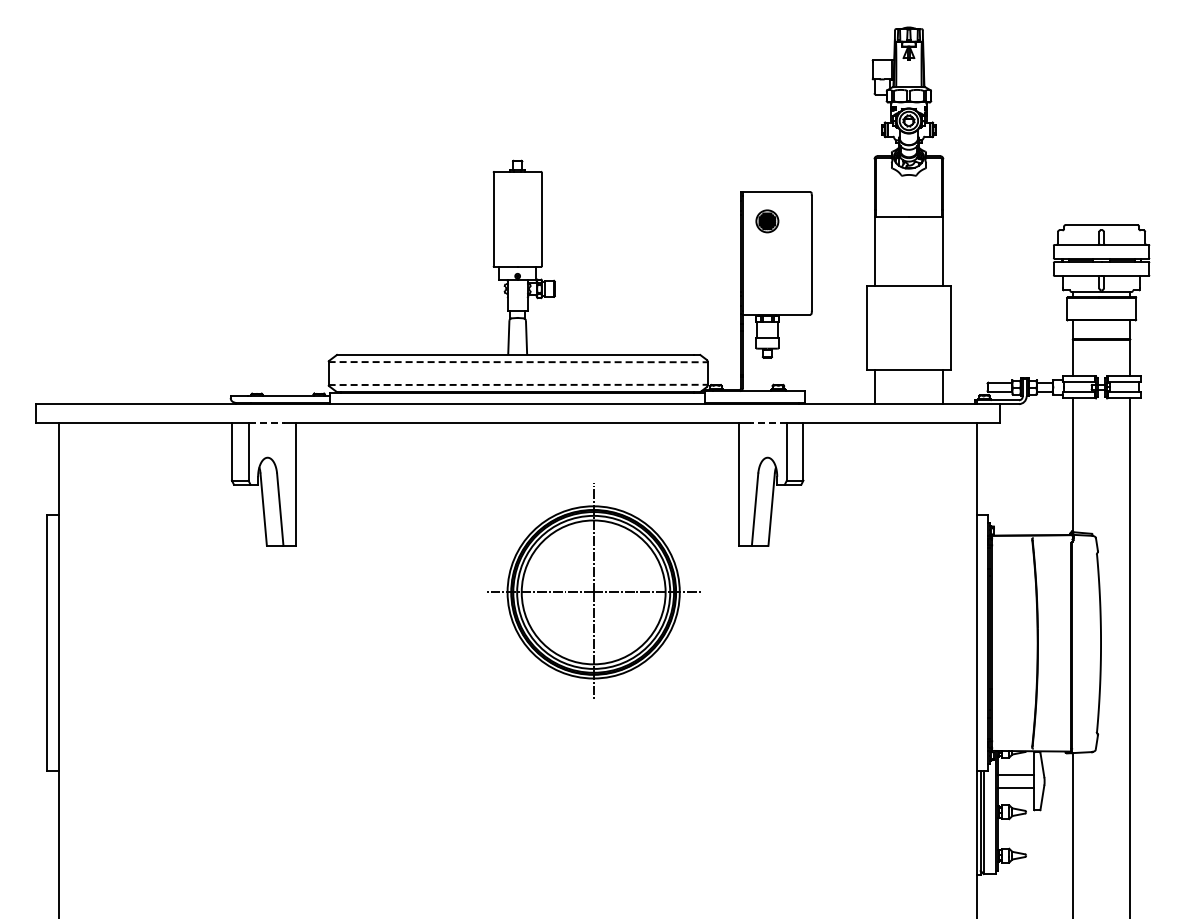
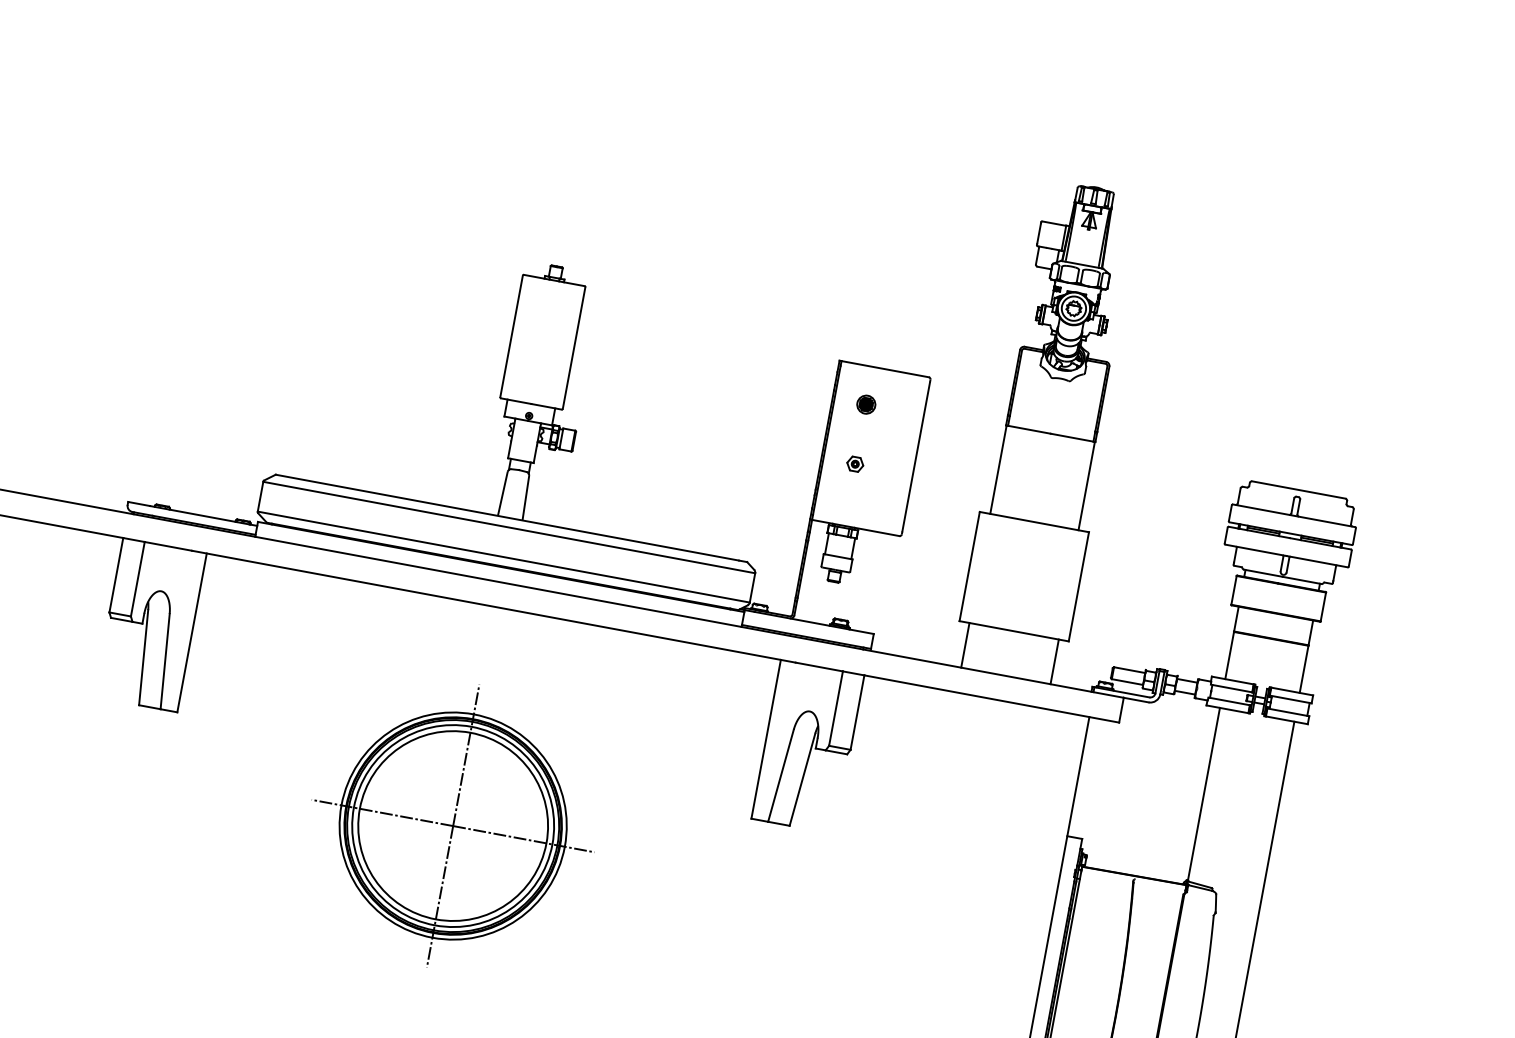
part: (767, 220) -> (866, 403), size x0.62
part: (767, 267) -> (855, 464), added
line: (518, 362) -> (509, 528), dashed -> solid
line: (518, 384) -> (504, 556), dashed -> solid
line: (267, 423) -> (169, 546), dashed -> solid
line: (768, 423) -> (819, 667), dashed -> solid
part: (593, 590) -> (453, 823), moved

